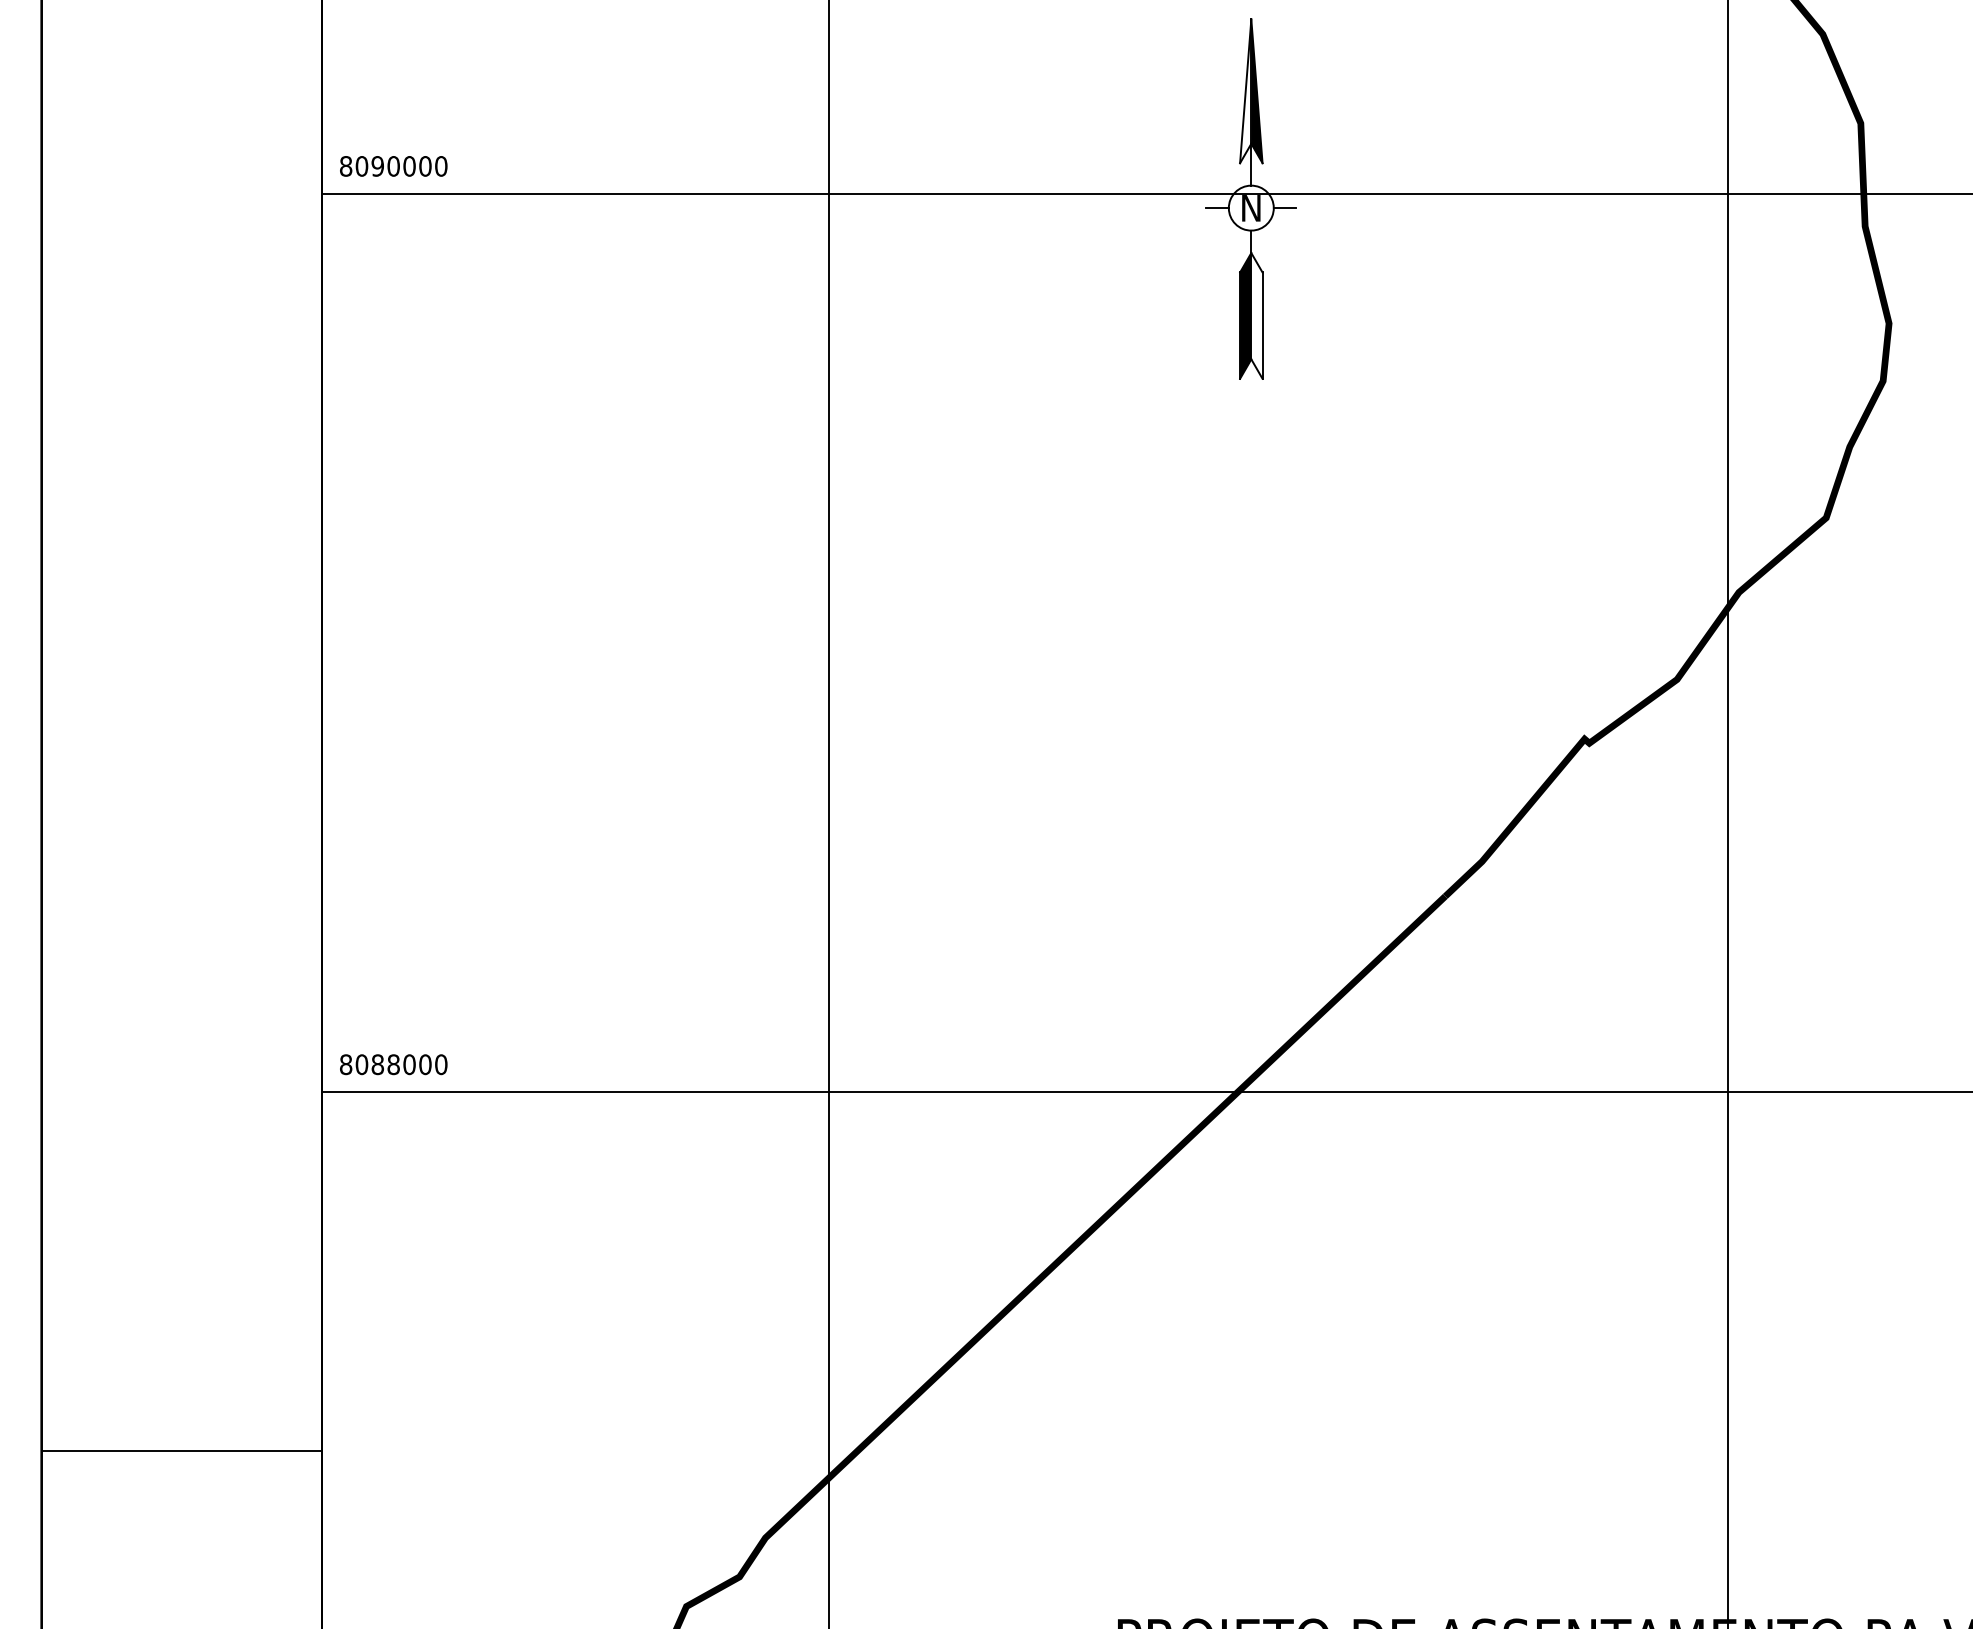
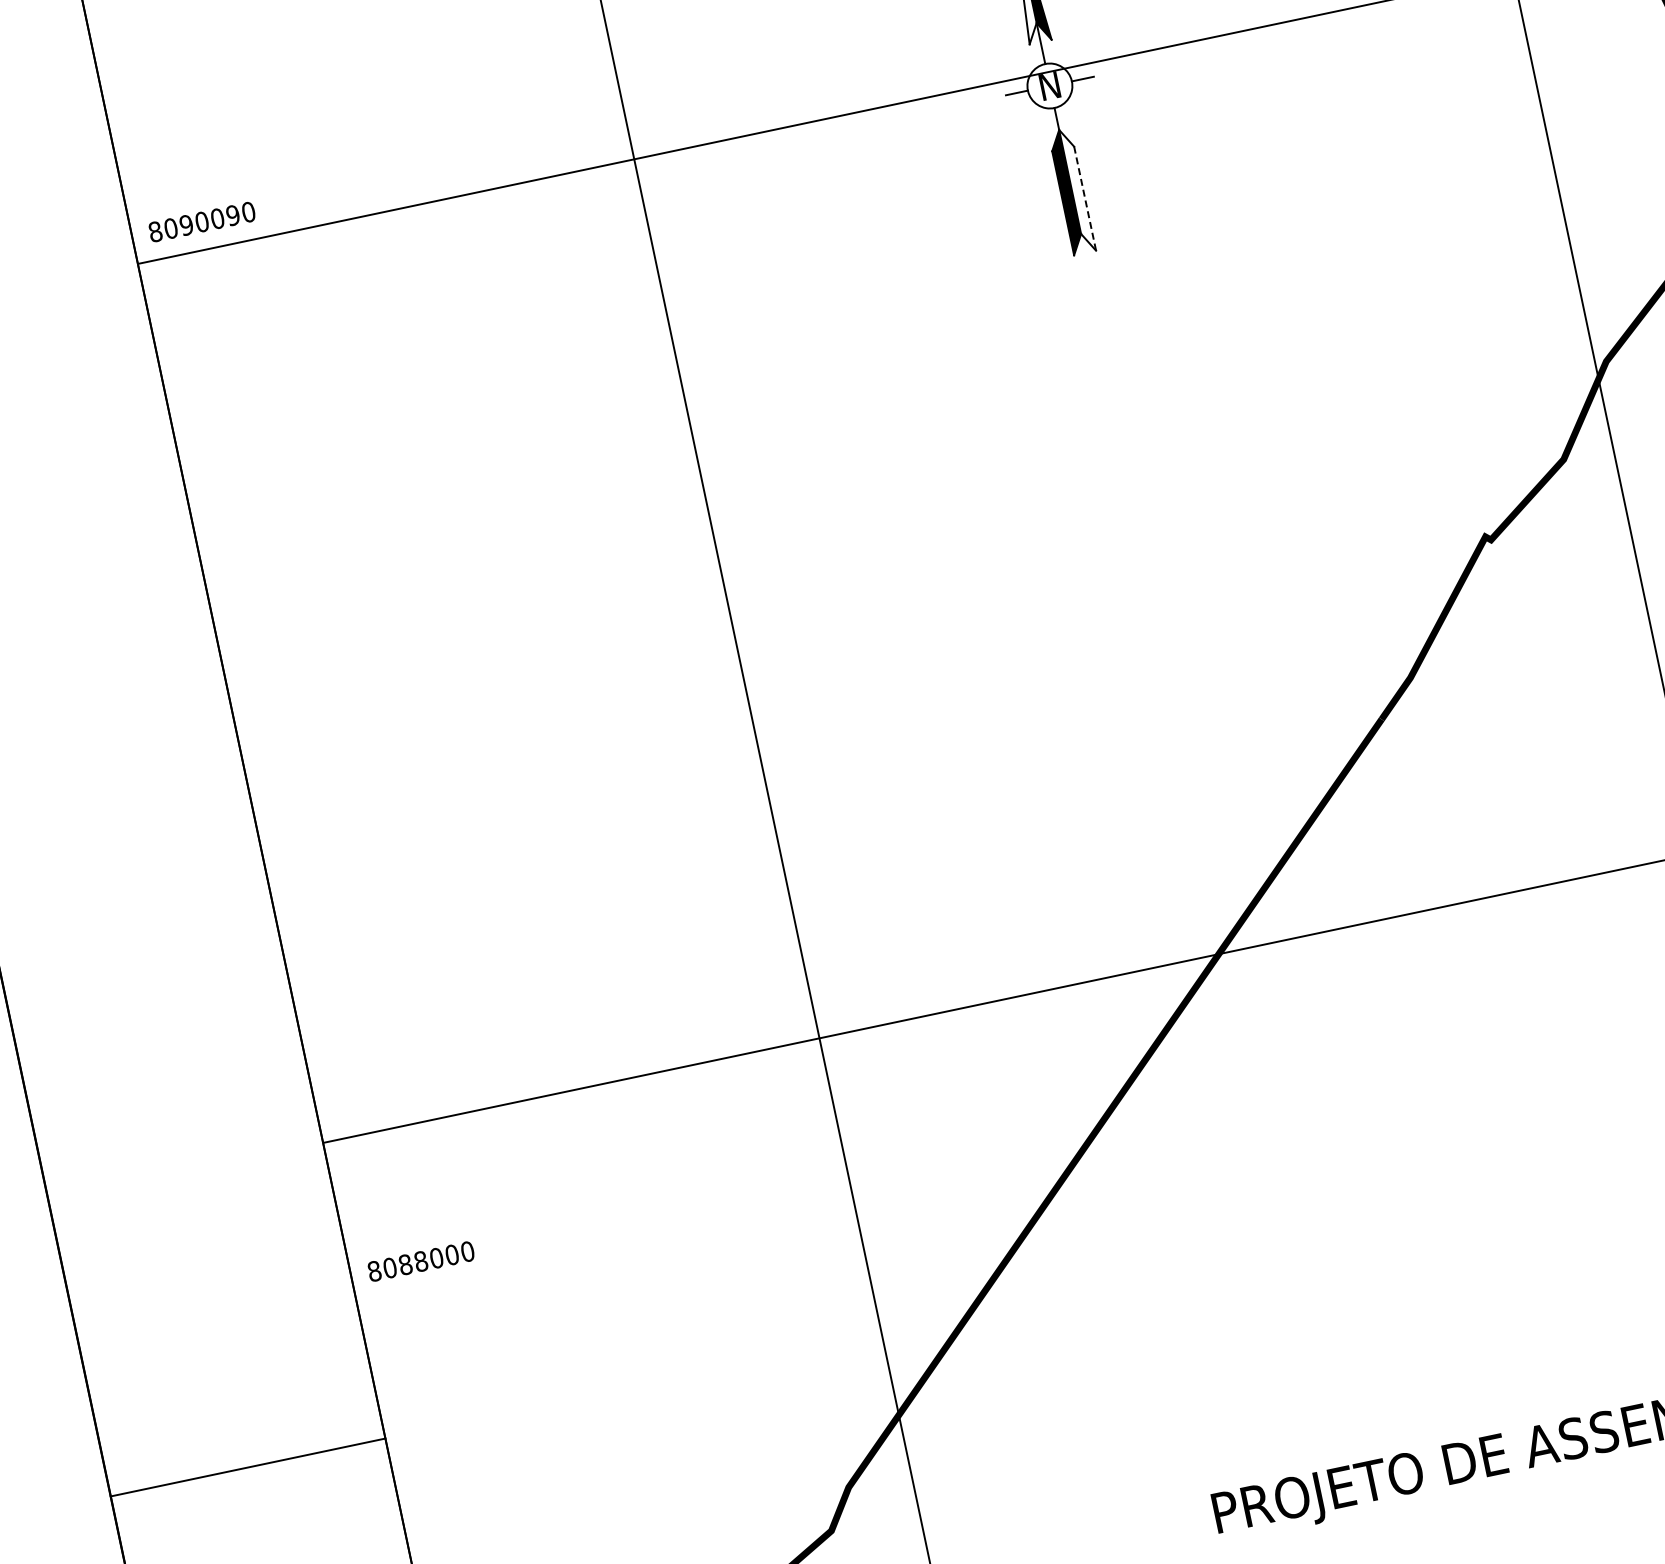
text: (425, 166) -> (233, 215), 8090000 -> 8090090
line: (1262, 326) -> (1085, 199), solid -> dashed
text: (393, 1064) -> (420, 1261), moved
line: (181, 1450) -> (247, 1467), moved

